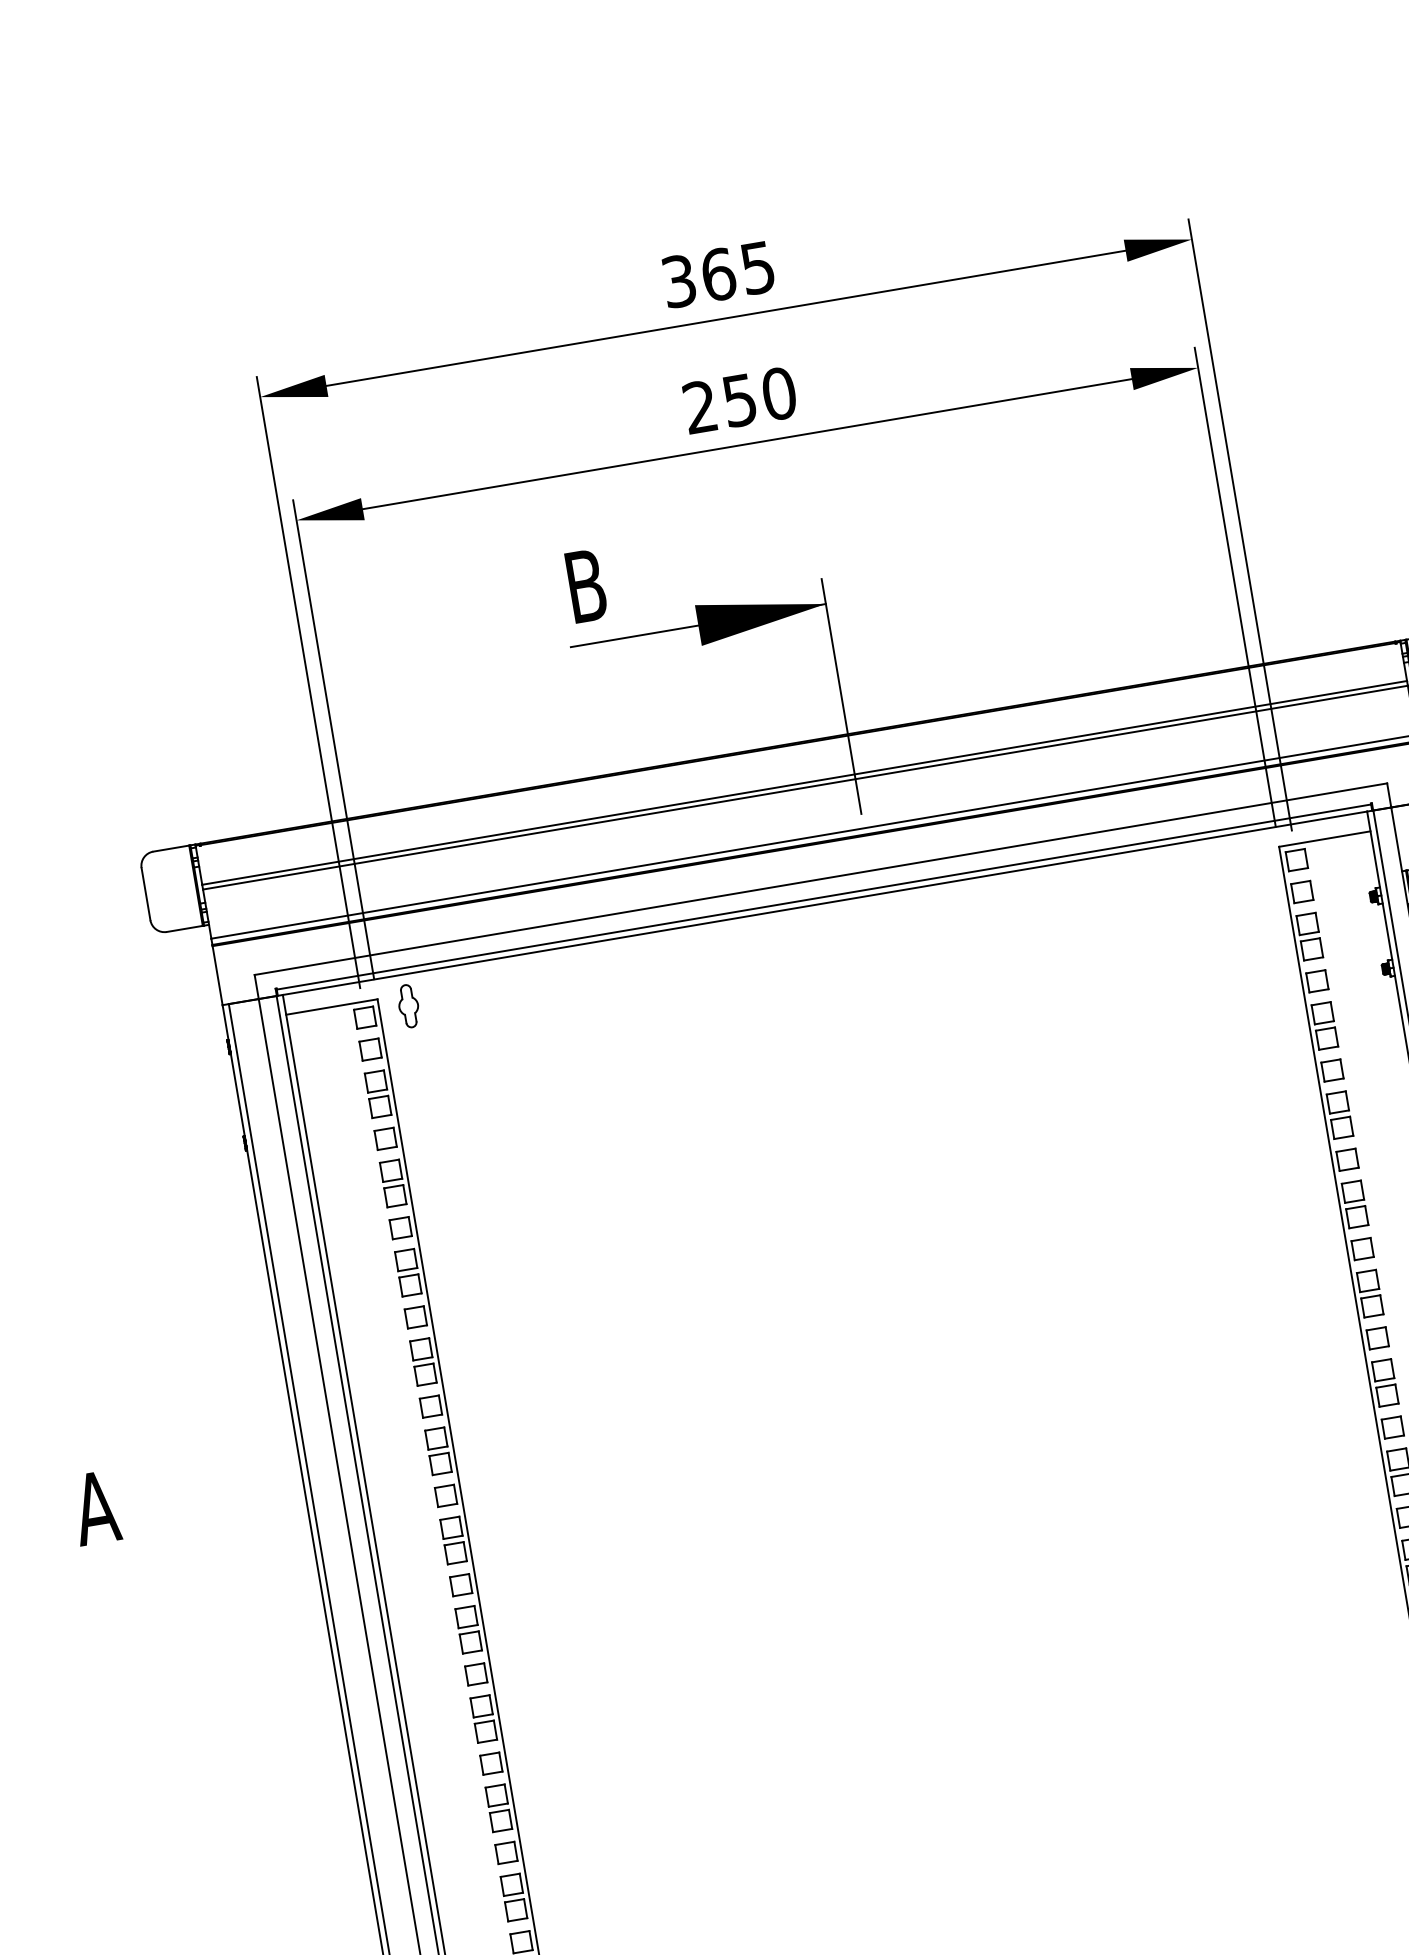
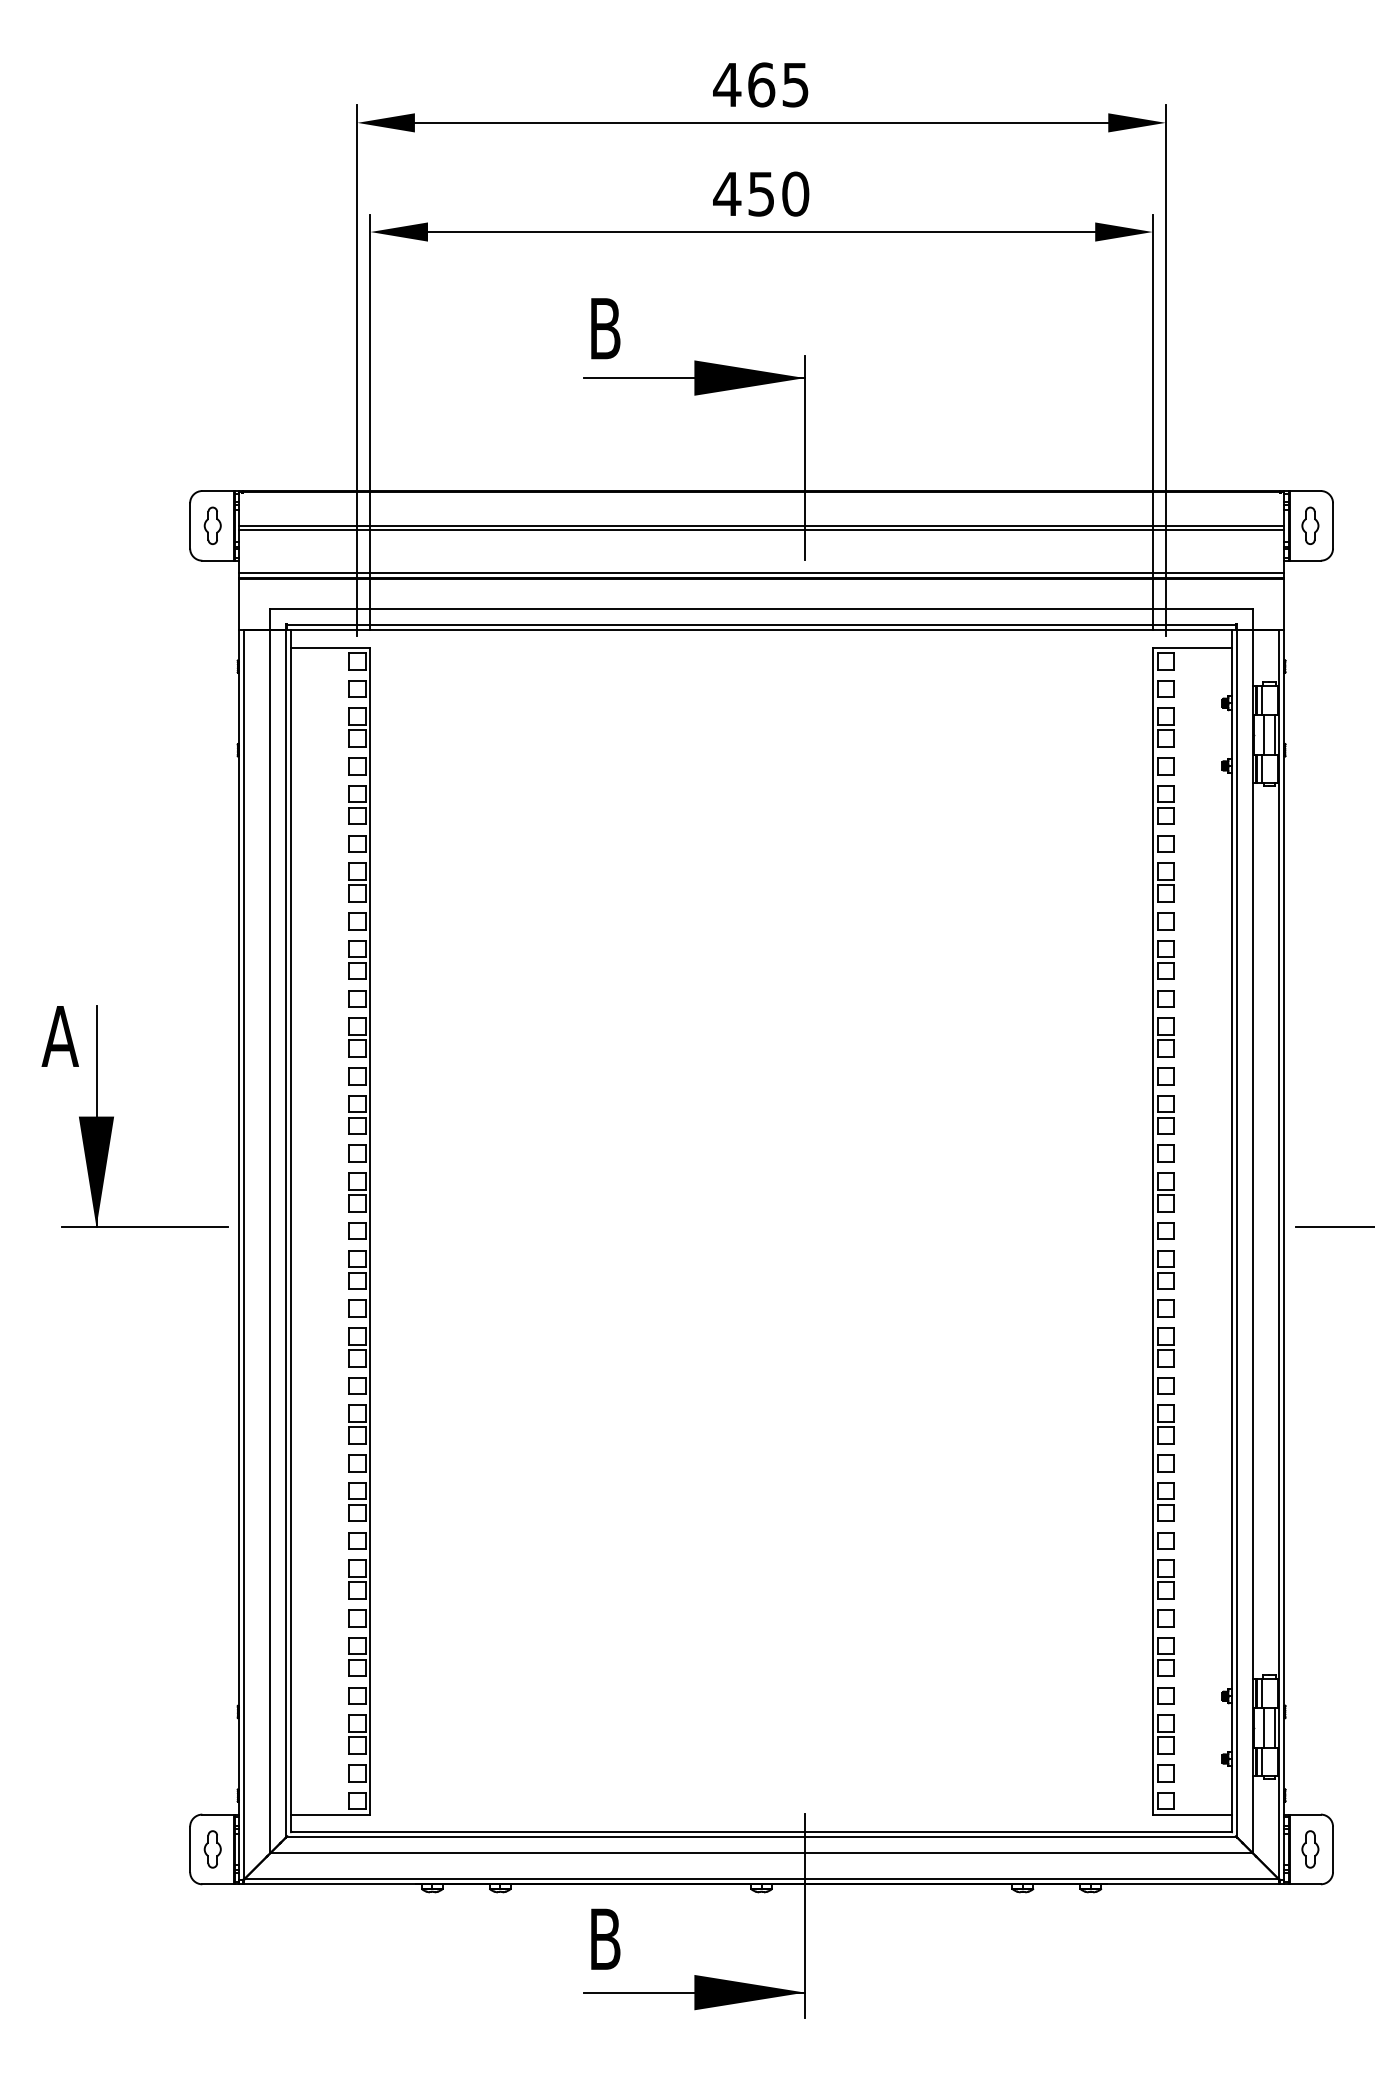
text: (679, 280) -> (727, 84), 365 -> 465
text: (700, 406) -> (727, 193), 250 -> 450
part: (408, 1005) -> (212, 525), moved
part: (172, 1589) -> (113, 1116), added

